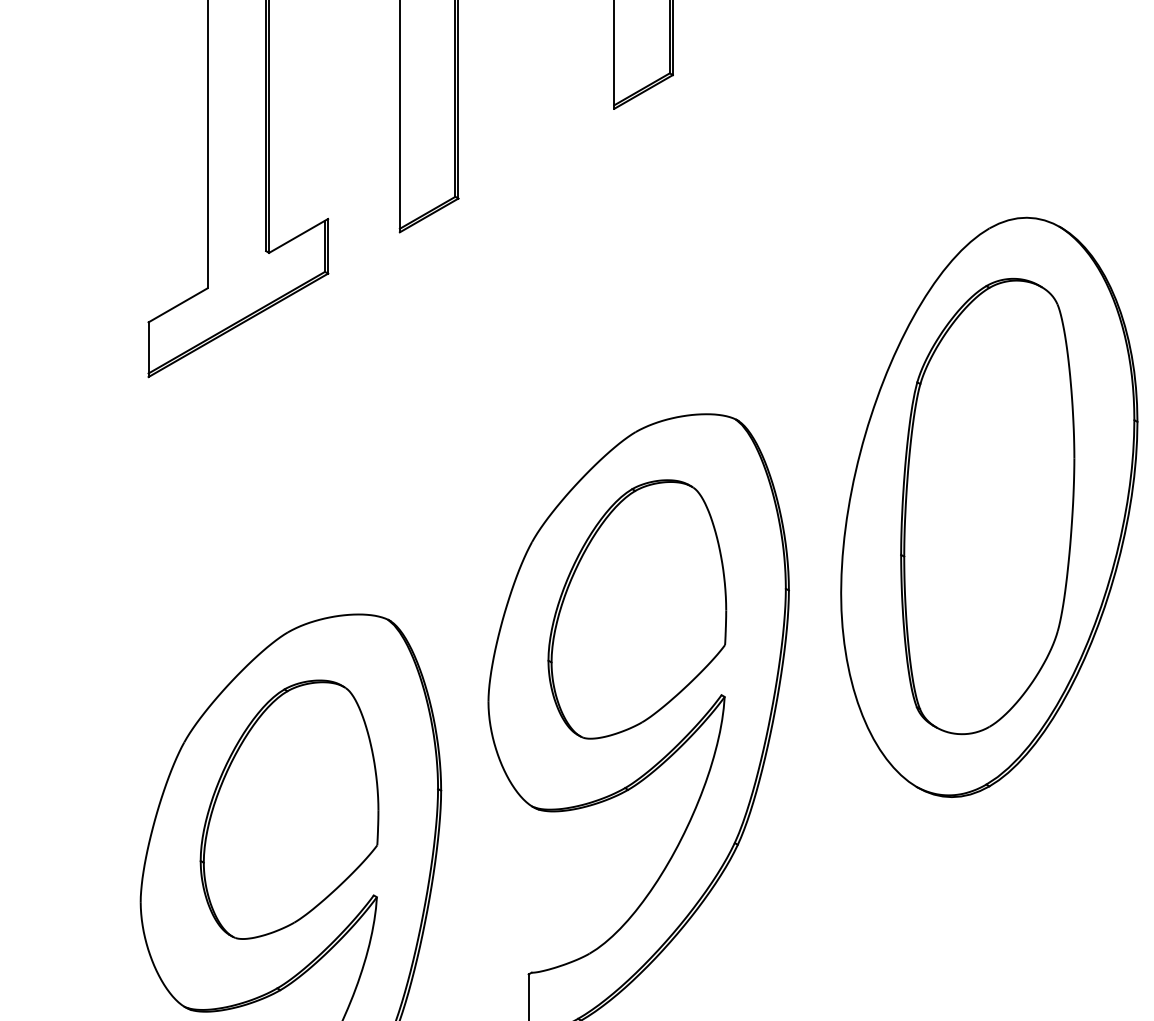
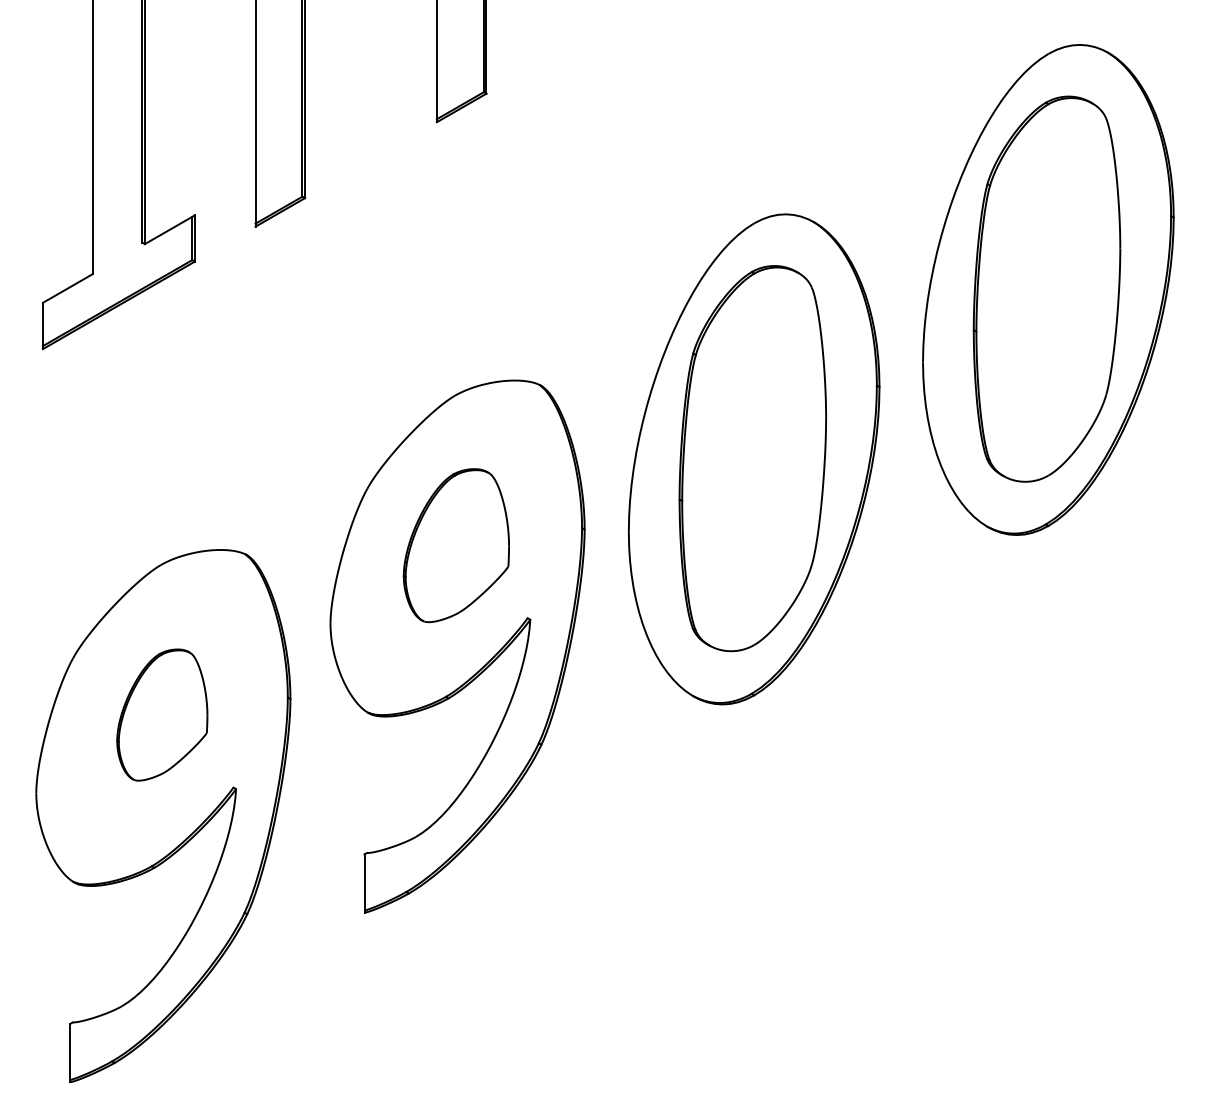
part: (637, 609) -> (456, 545), size x0.7
part: (289, 808) -> (162, 714), size x0.6

